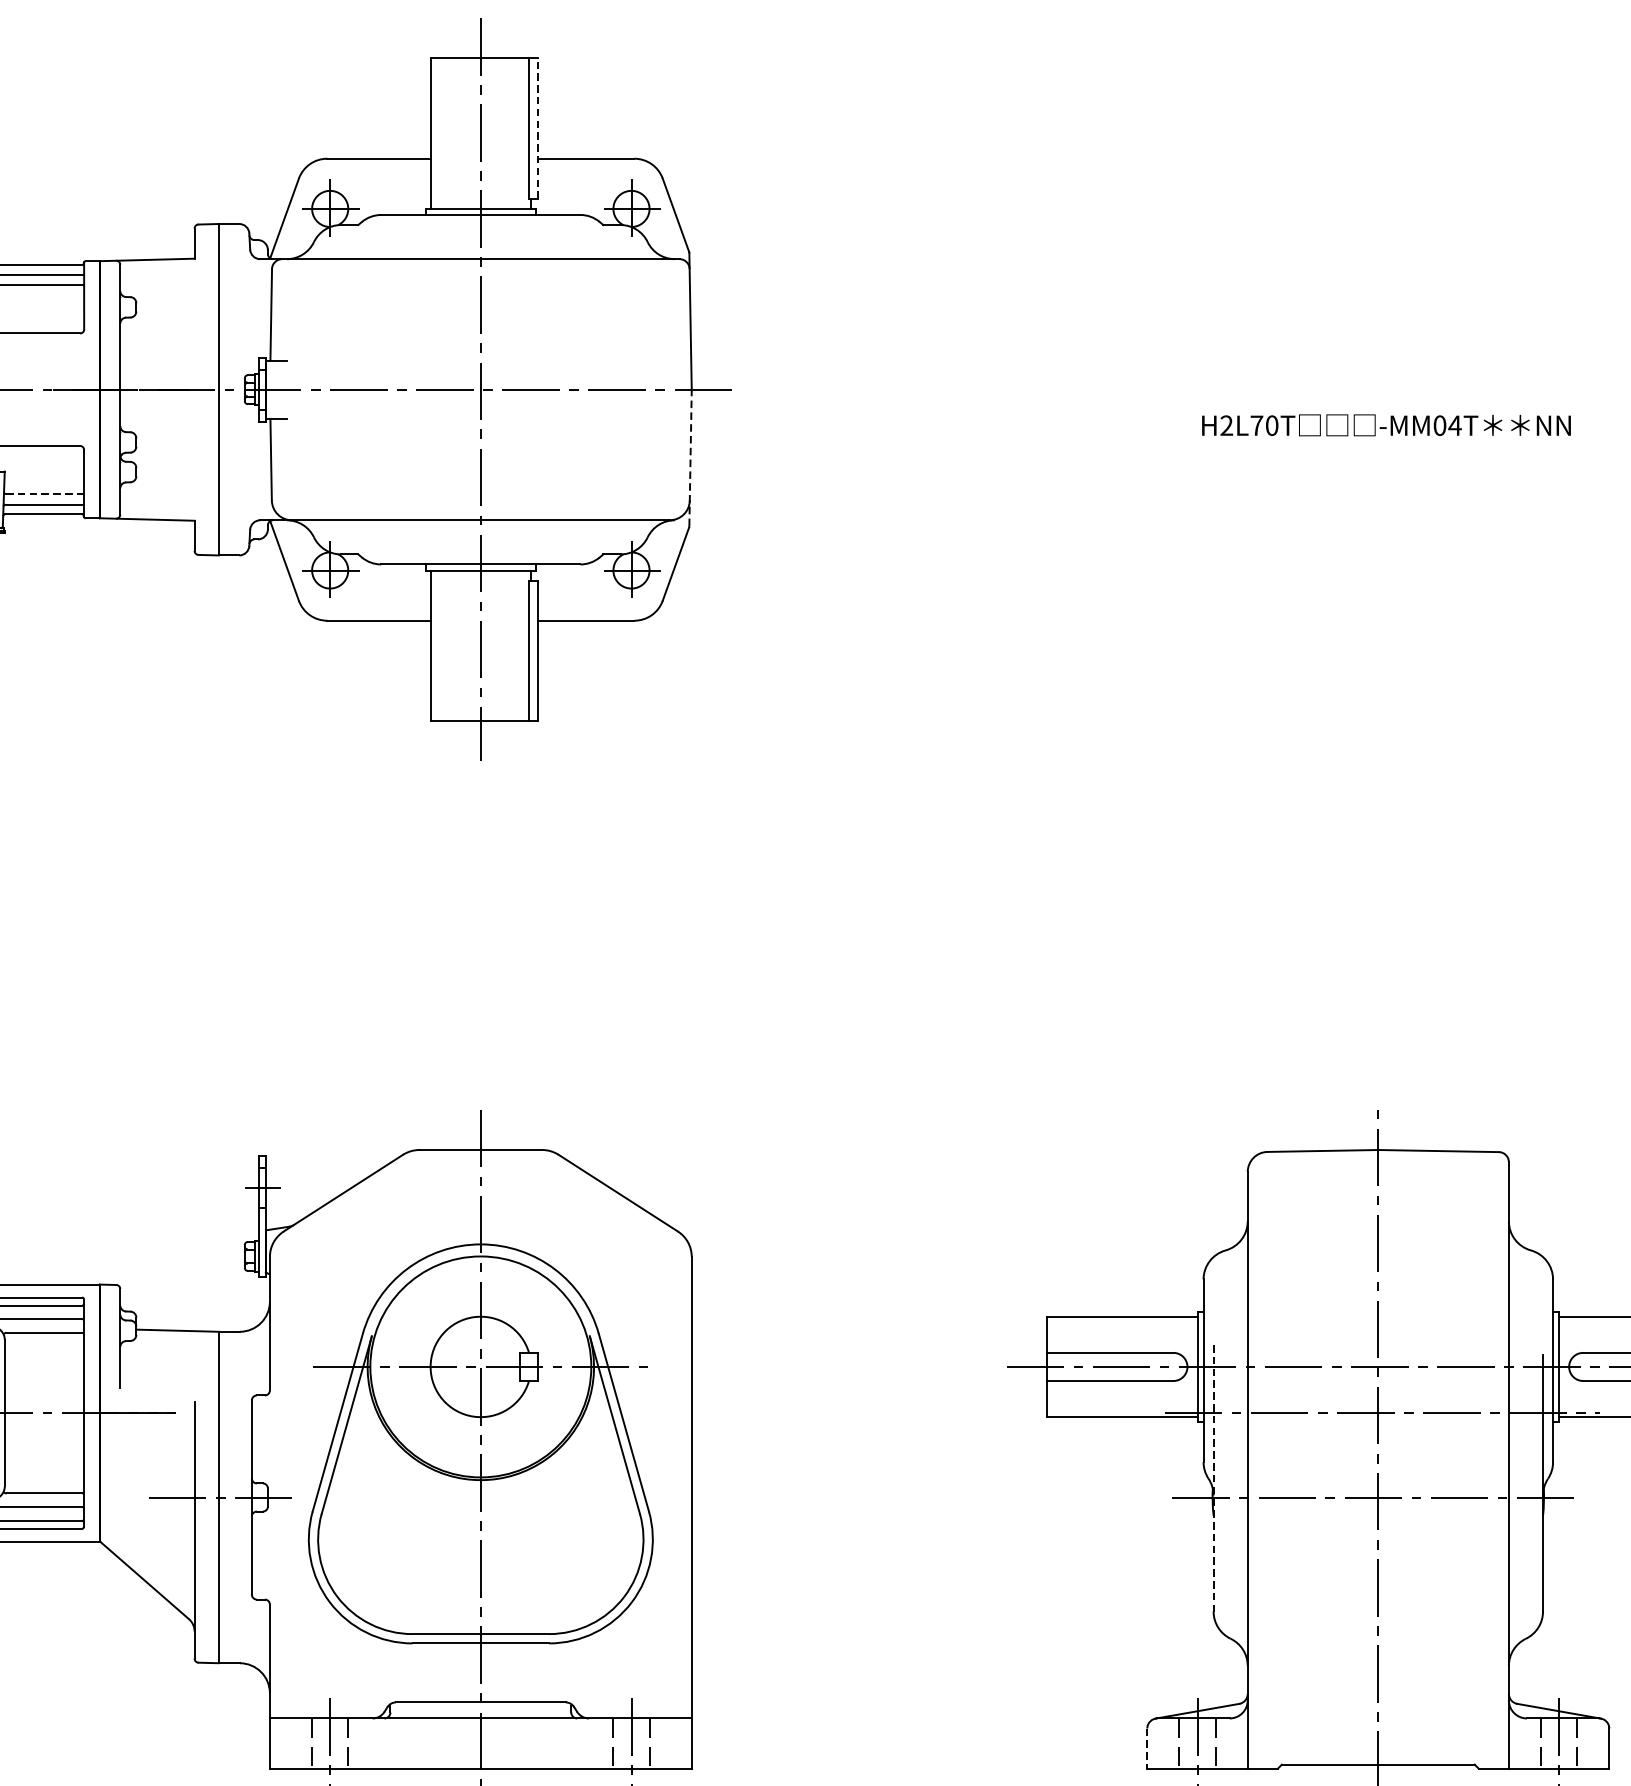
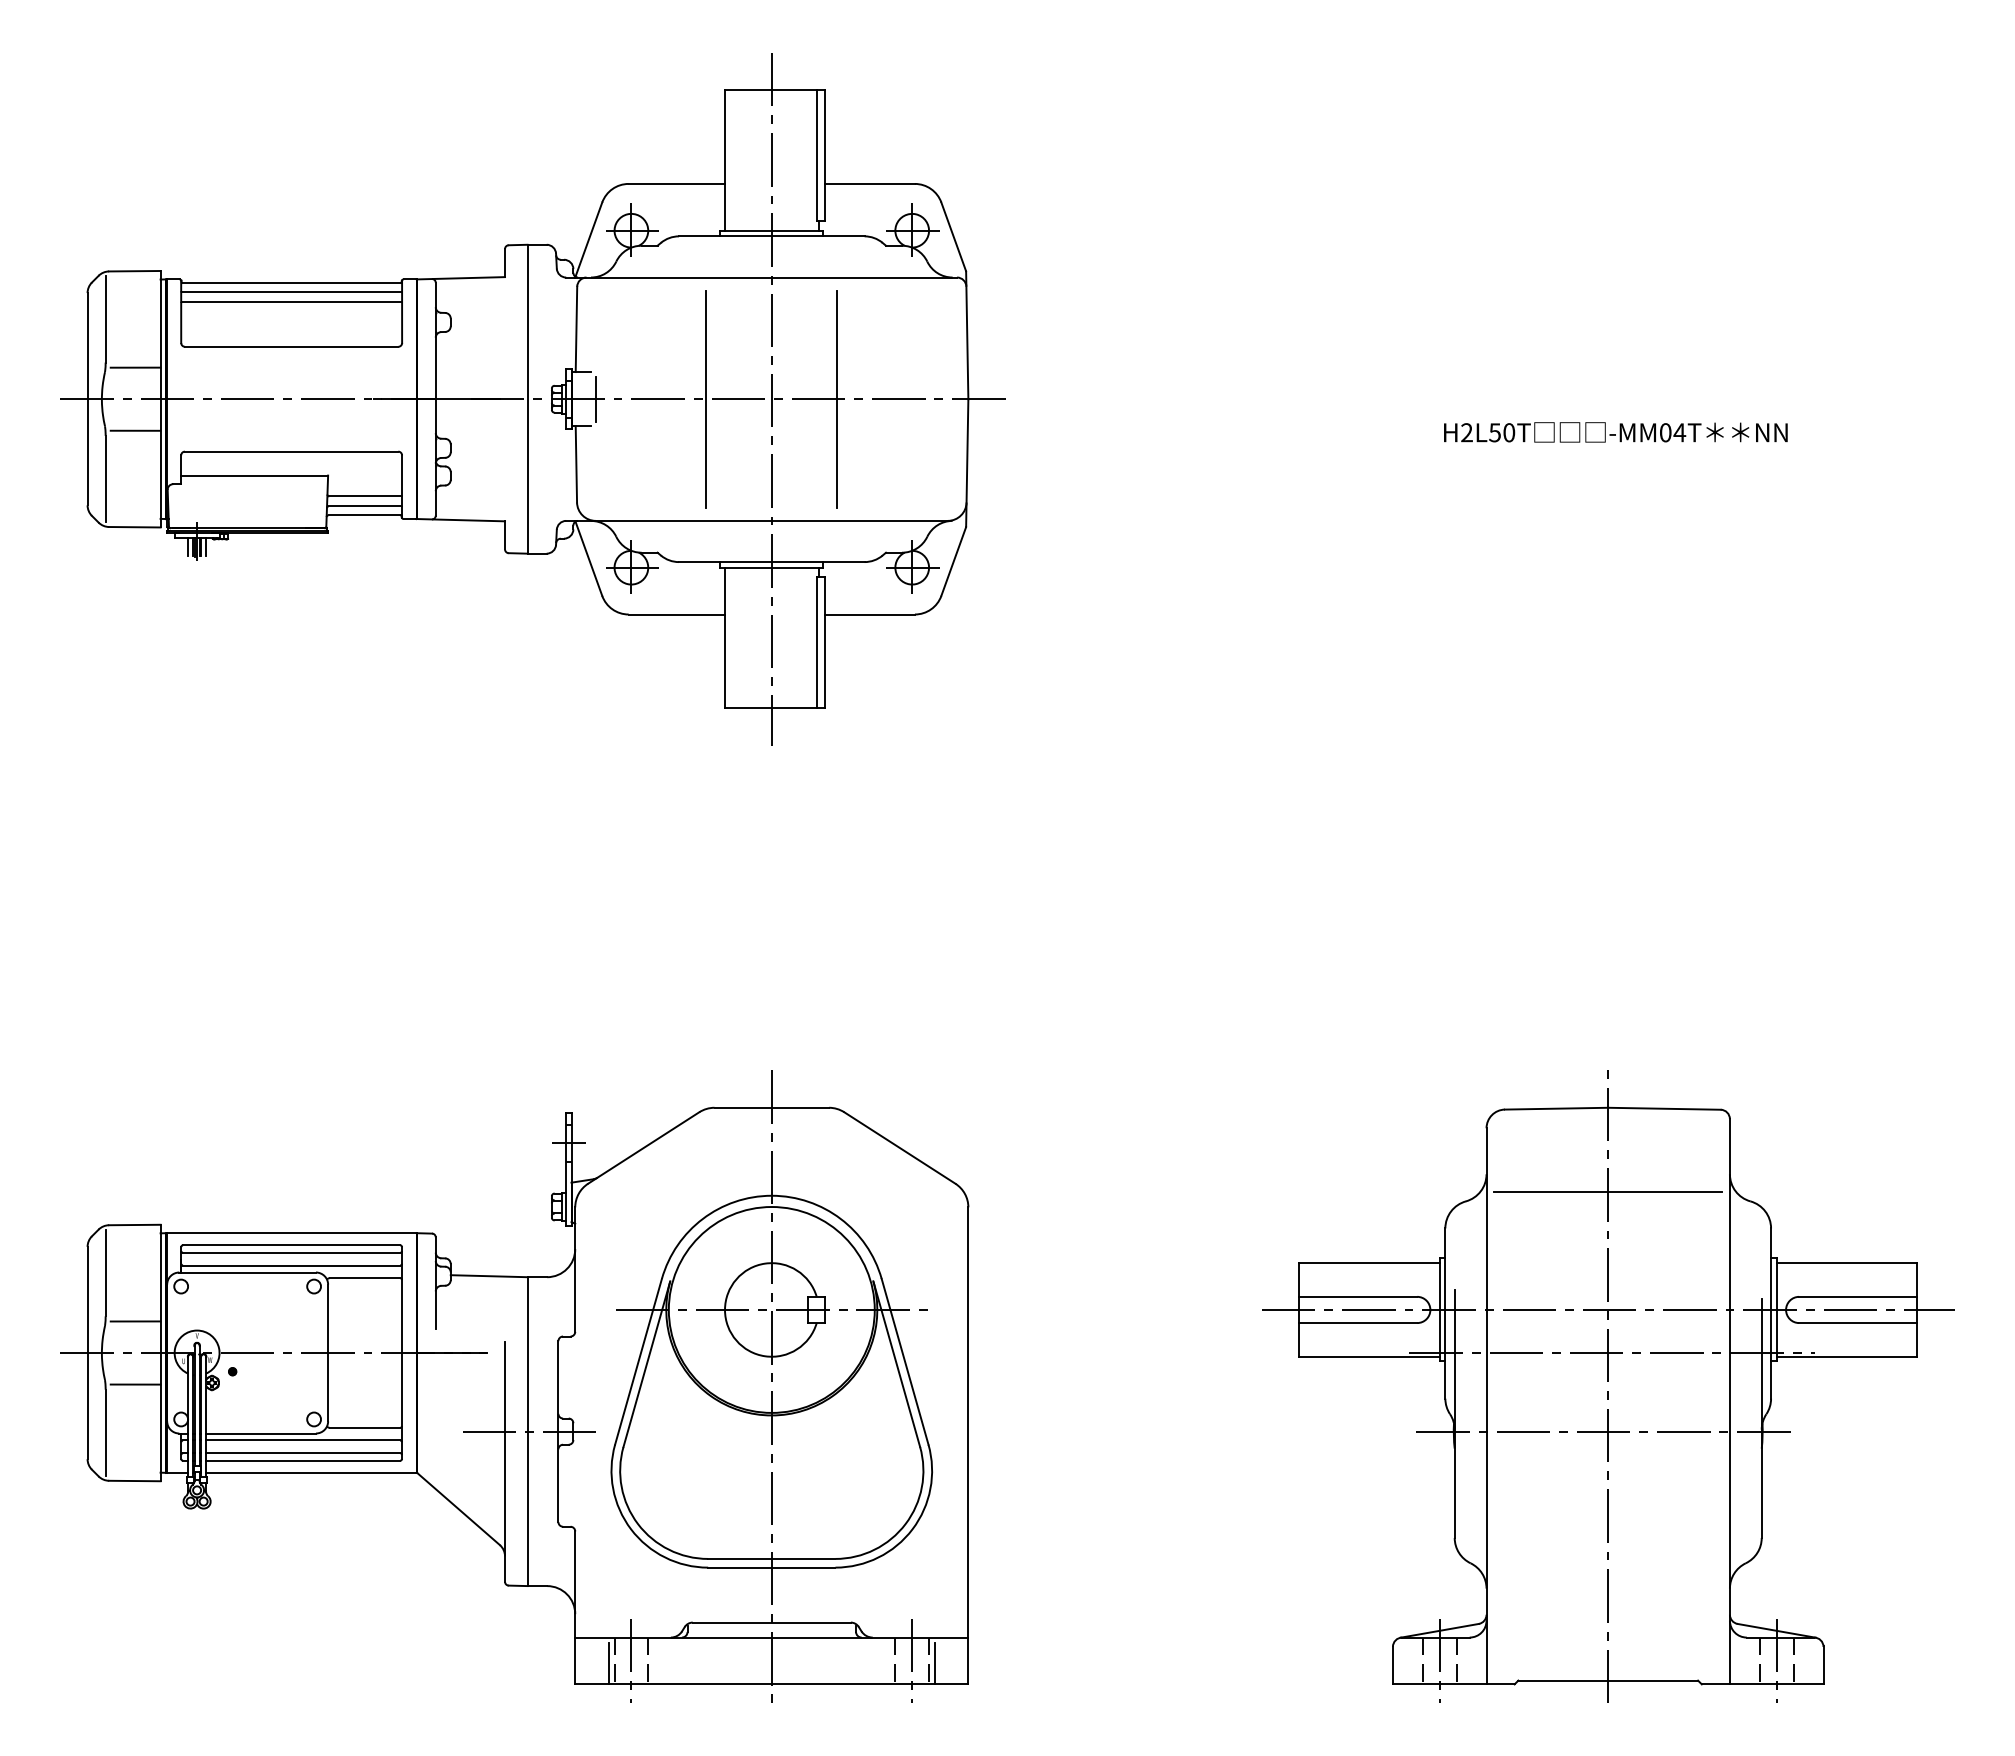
line: (538, 128) -> (825, 155), dashed -> solid
line: (291, 388) -> (595, 398), added
line: (410, 388) -> (706, 398), added
line: (551, 388) -> (837, 398), added
text: (1256, 425) -> (1494, 432), H2L70T -> H2L50T
line: (690, 457) -> (967, 462), dashed -> solid
line: (44, 494) -> (365, 496), dashed -> solid
line: (1378, 1240) -> (1608, 1192), added
line: (1213, 1479) -> (1454, 1414), dashed -> solid
line: (305, 1746) -> (608, 1663), added
line: (655, 1746) -> (934, 1663), added
line: (1146, 1748) -> (1392, 1665), dashed -> solid

